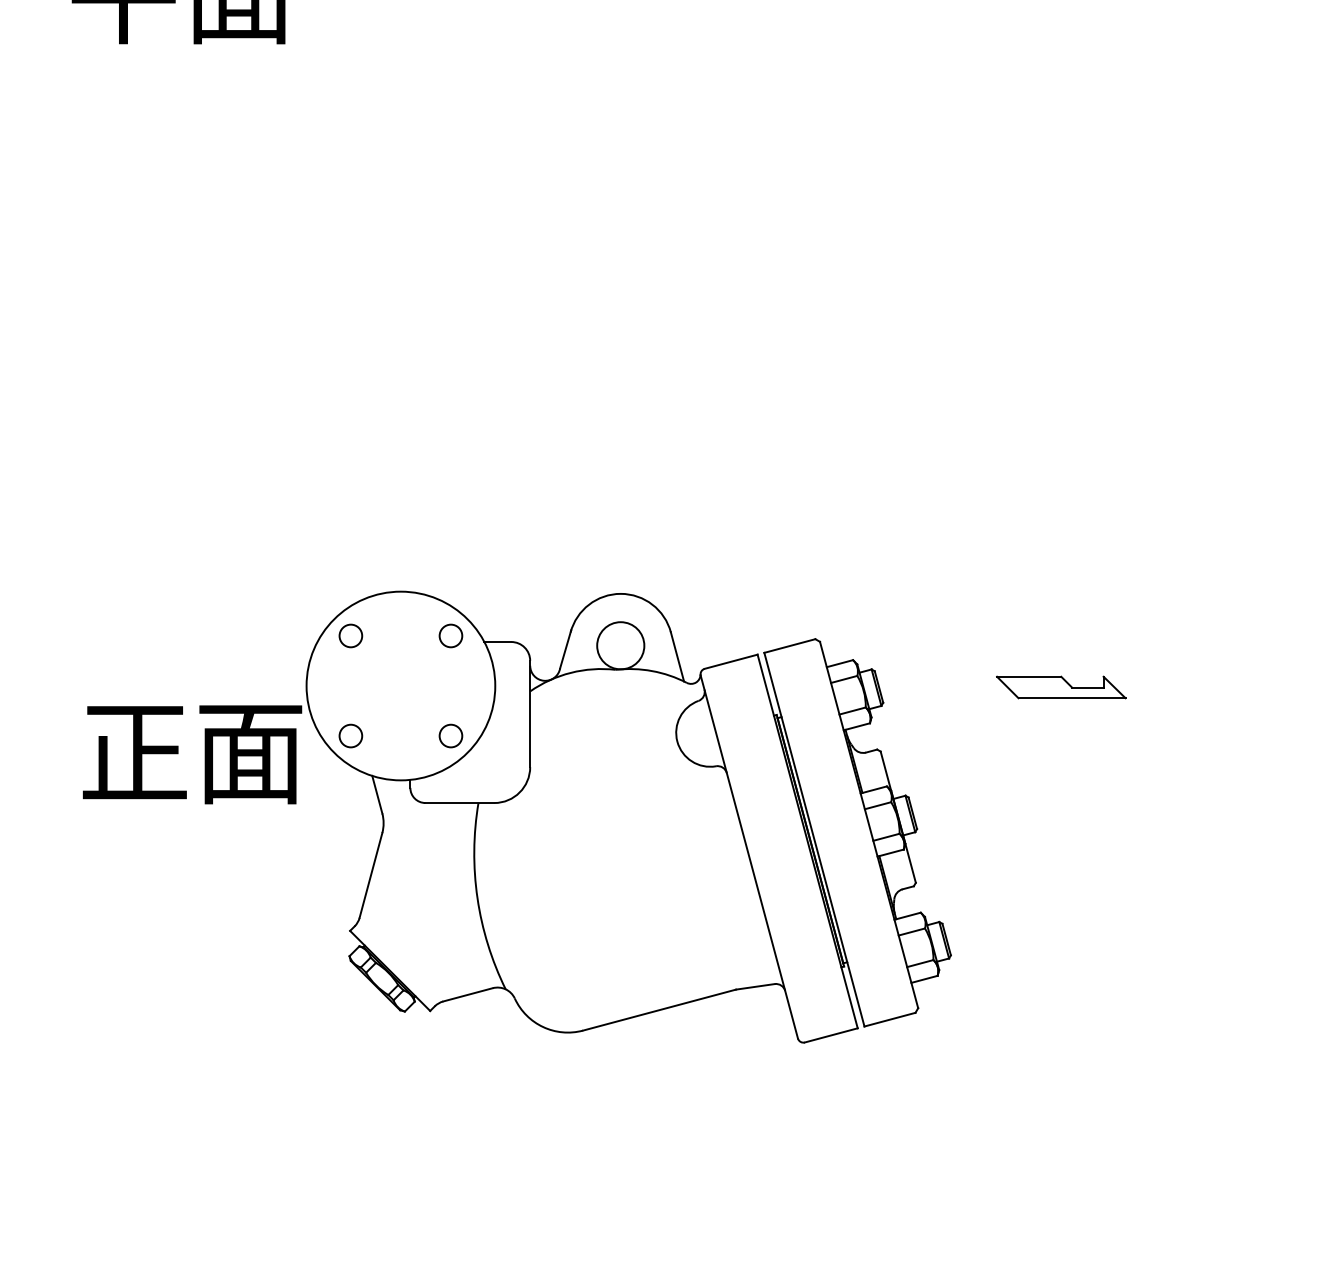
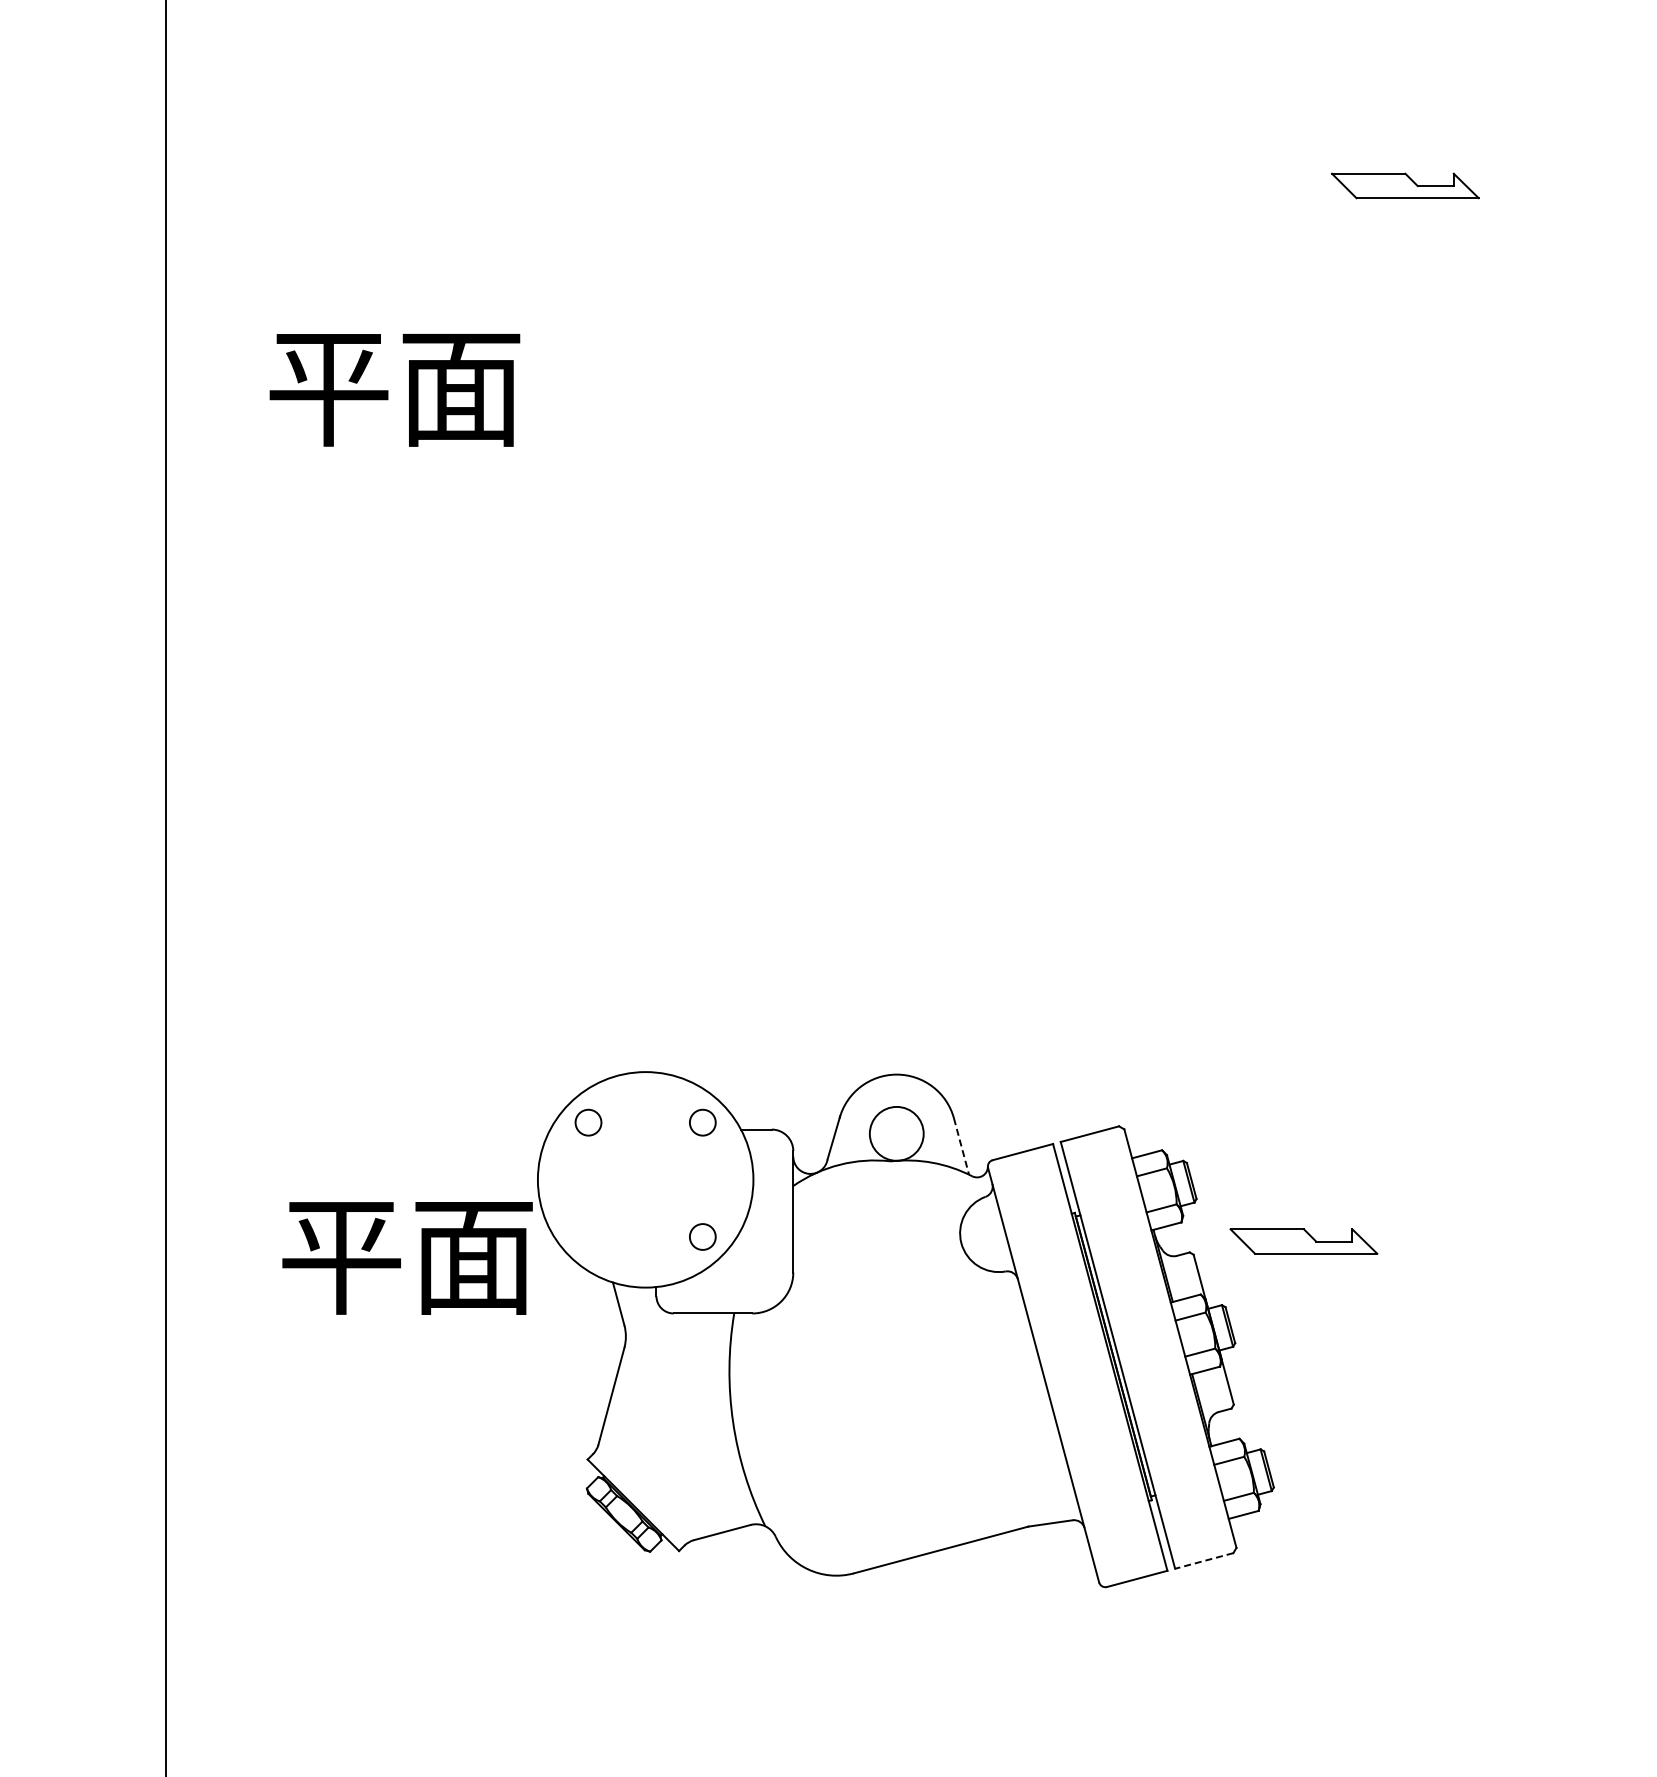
line: (677, 656) -> (961, 1146), solid -> dashed
part: (1060, 687) -> (1303, 1241), moved
circle: (350, 735) -> (588, 1236), removed
text: (134, 754) -> (341, 1258), 正面 -> 平面
line: (889, 1020) -> (1203, 1561), solid -> dashed

